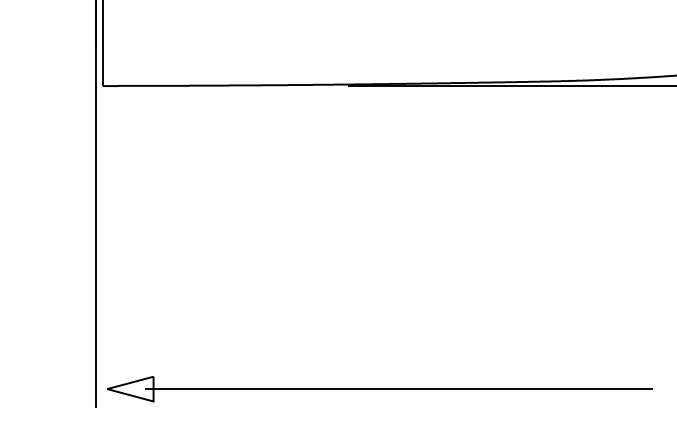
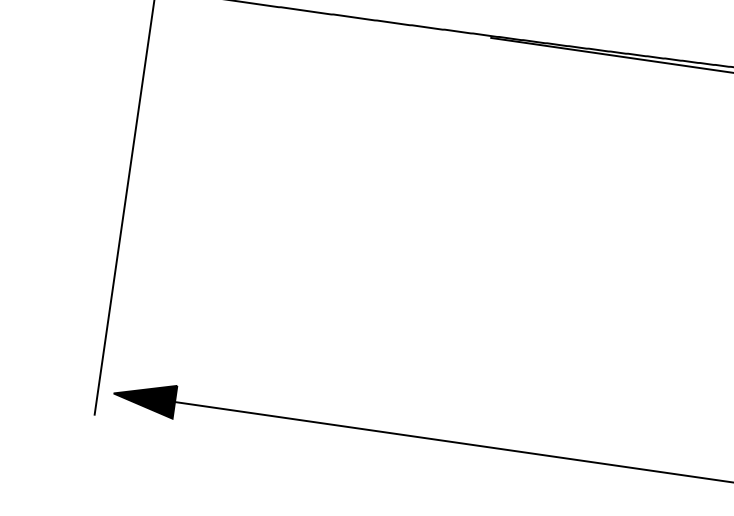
fill: (130, 388) -> (144, 397), added

